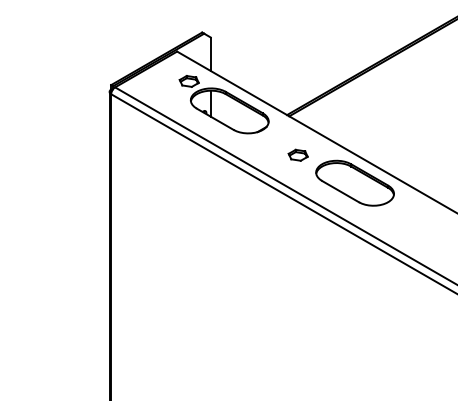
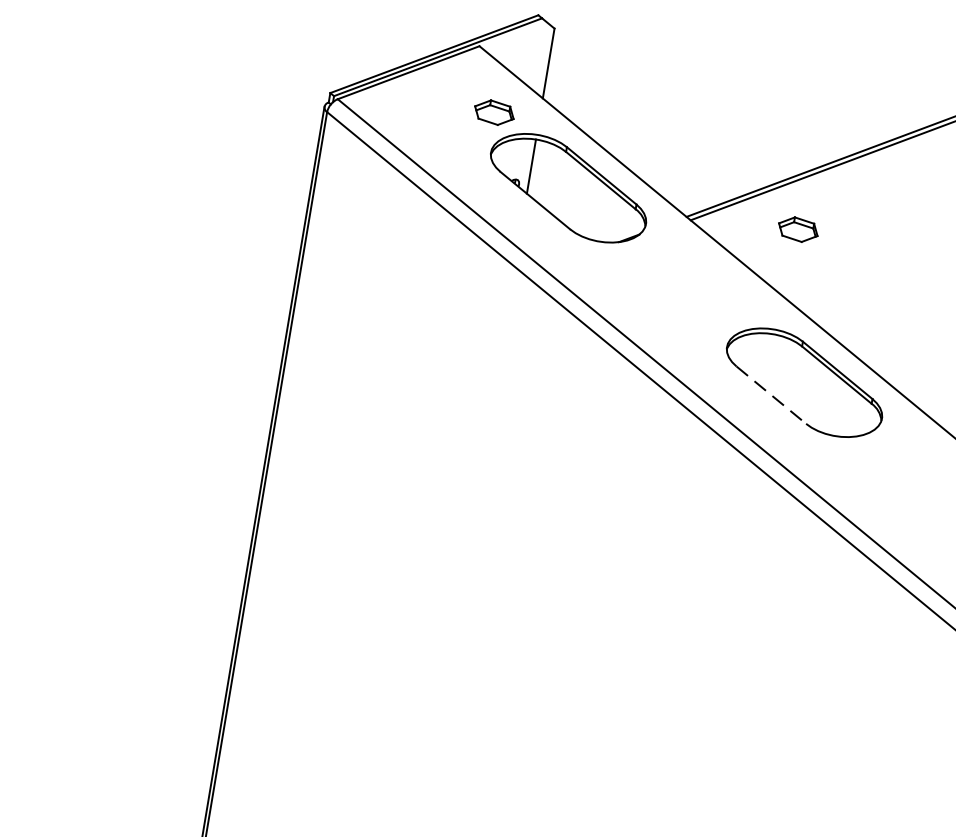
part: (297, 154) -> (797, 227), moved
line: (341, 191) -> (773, 395), solid -> dashed

